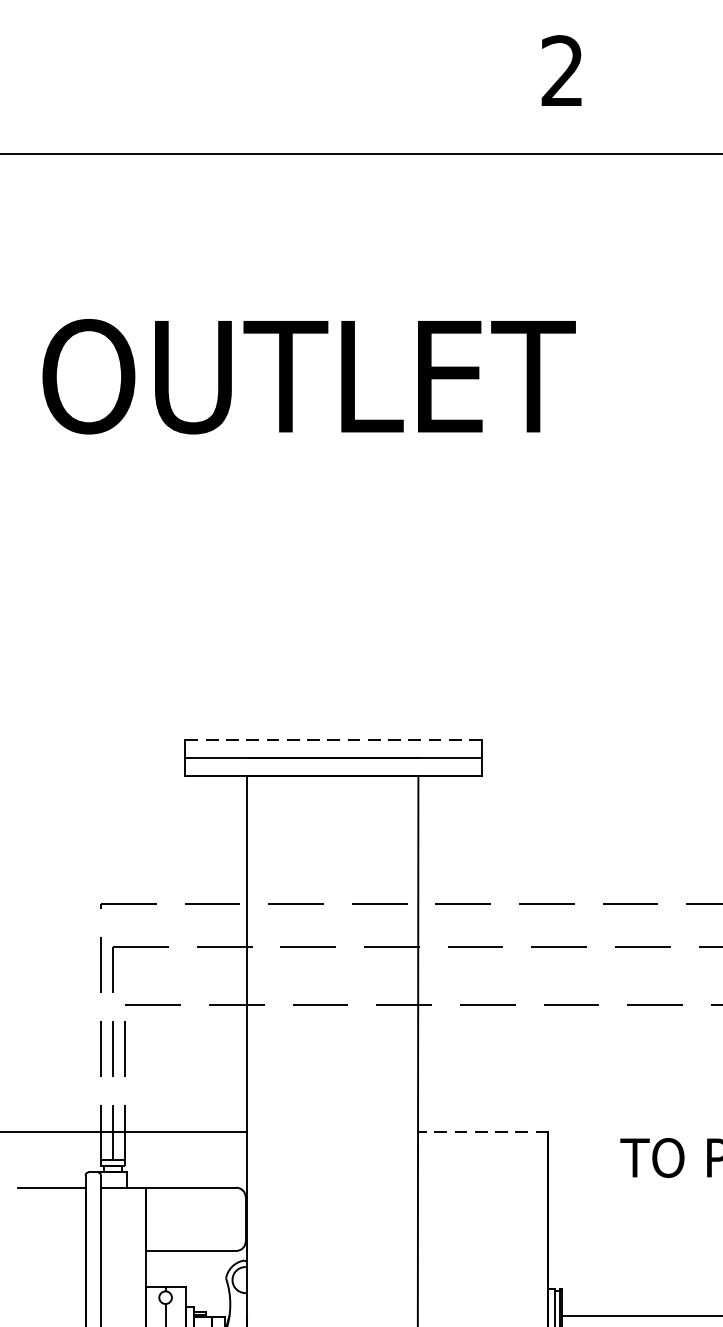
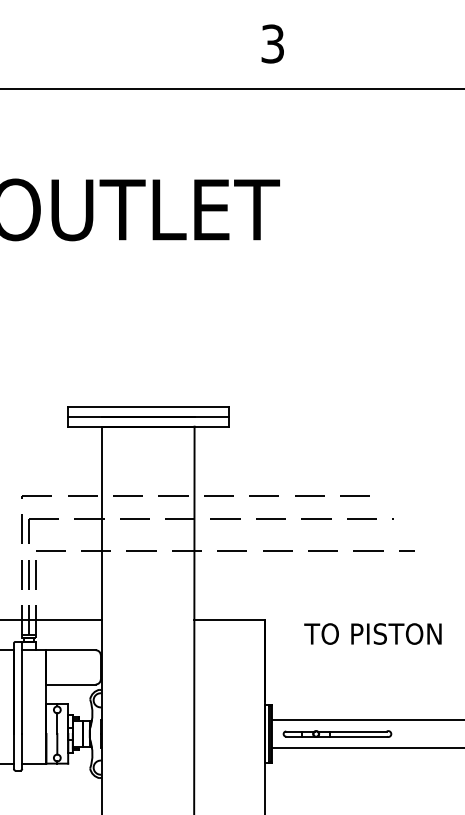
text: (561, 70) -> (272, 43), 2 -> 3
line: (333, 740) -> (148, 407), dashed -> solid
line: (482, 1133) -> (229, 620), dashed -> solid

